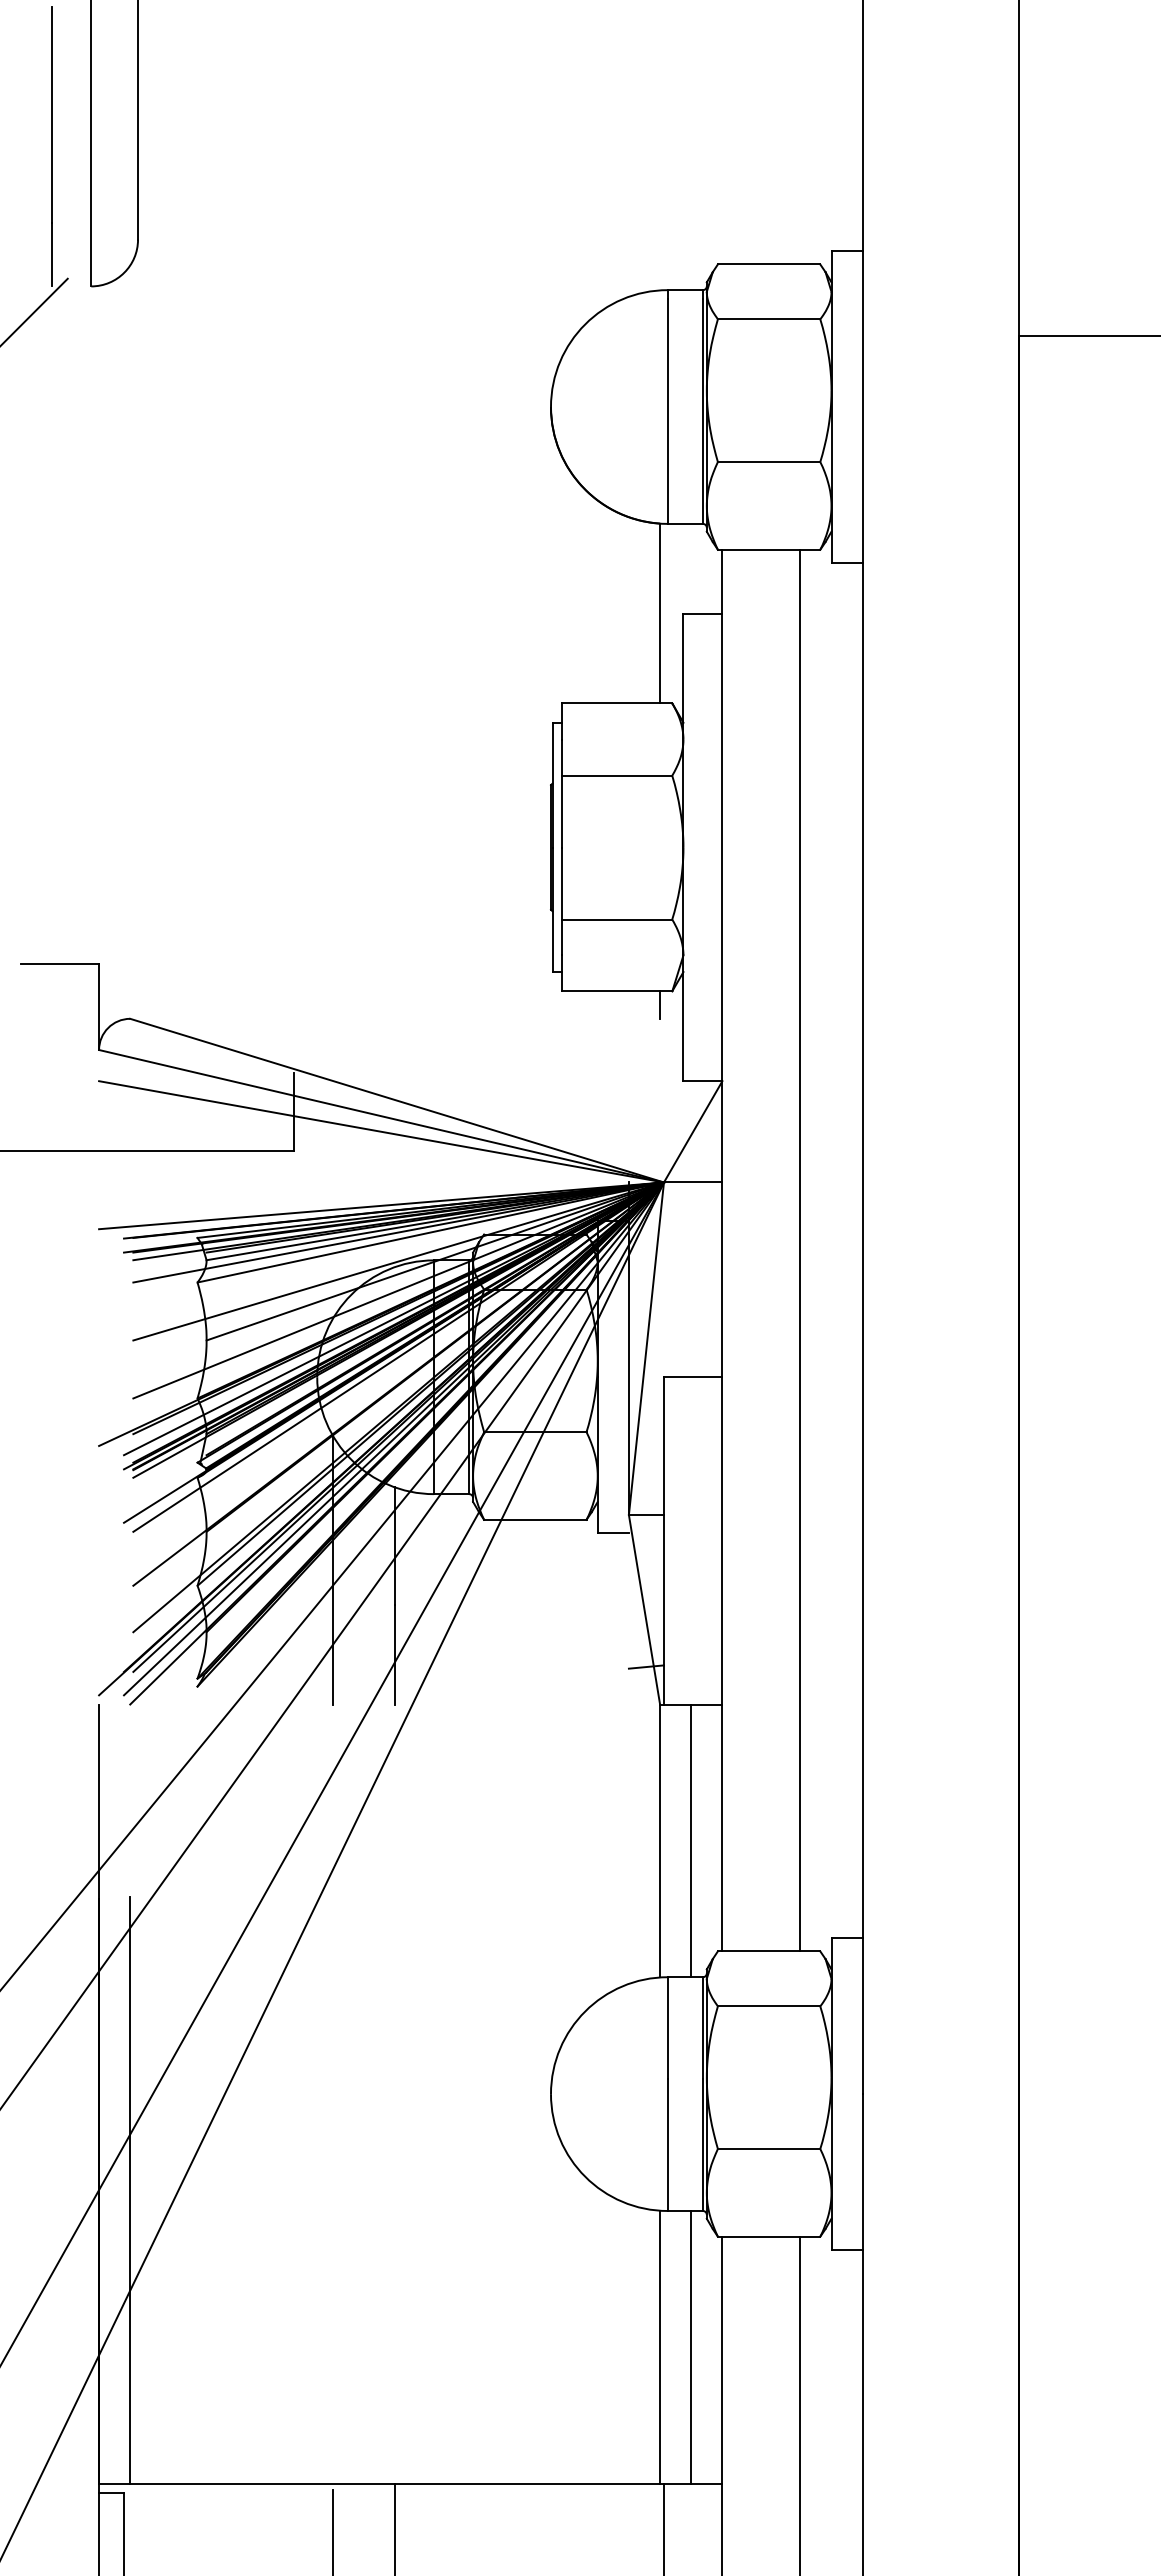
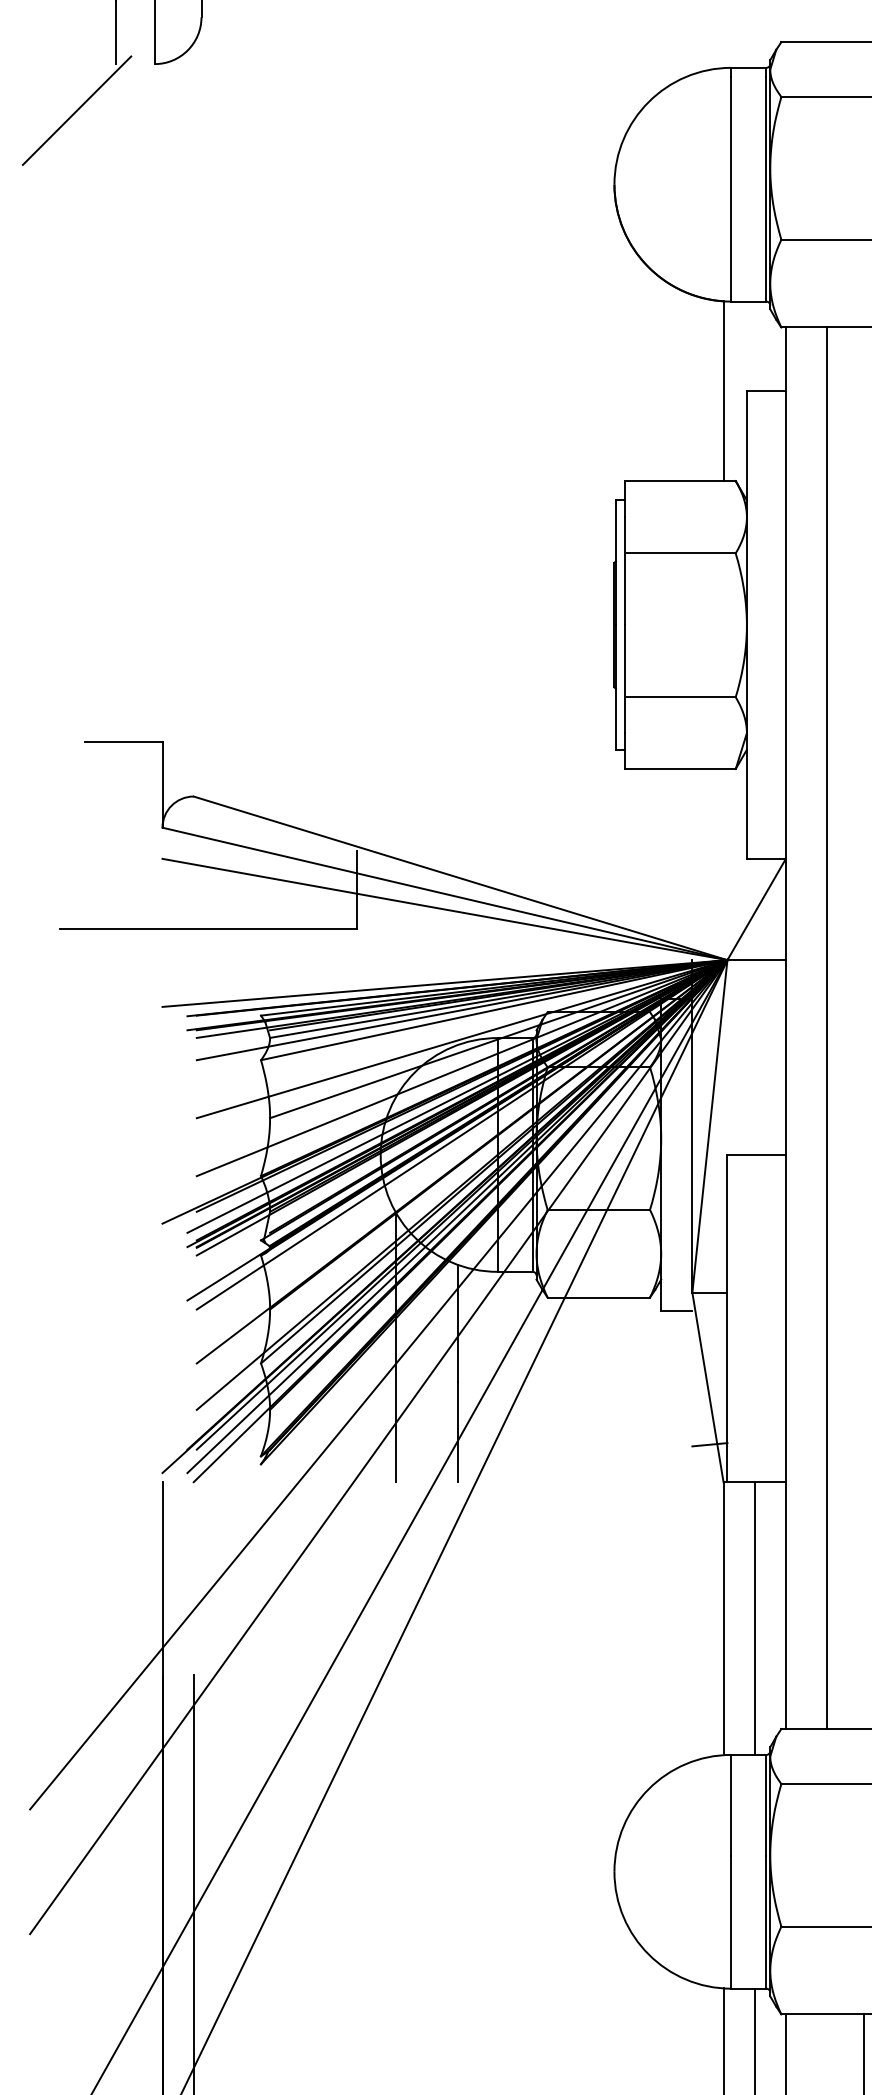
line: (660, 1004) -> (723, 782), removed
line: (800, 1250) -> (826, 1028), moved

